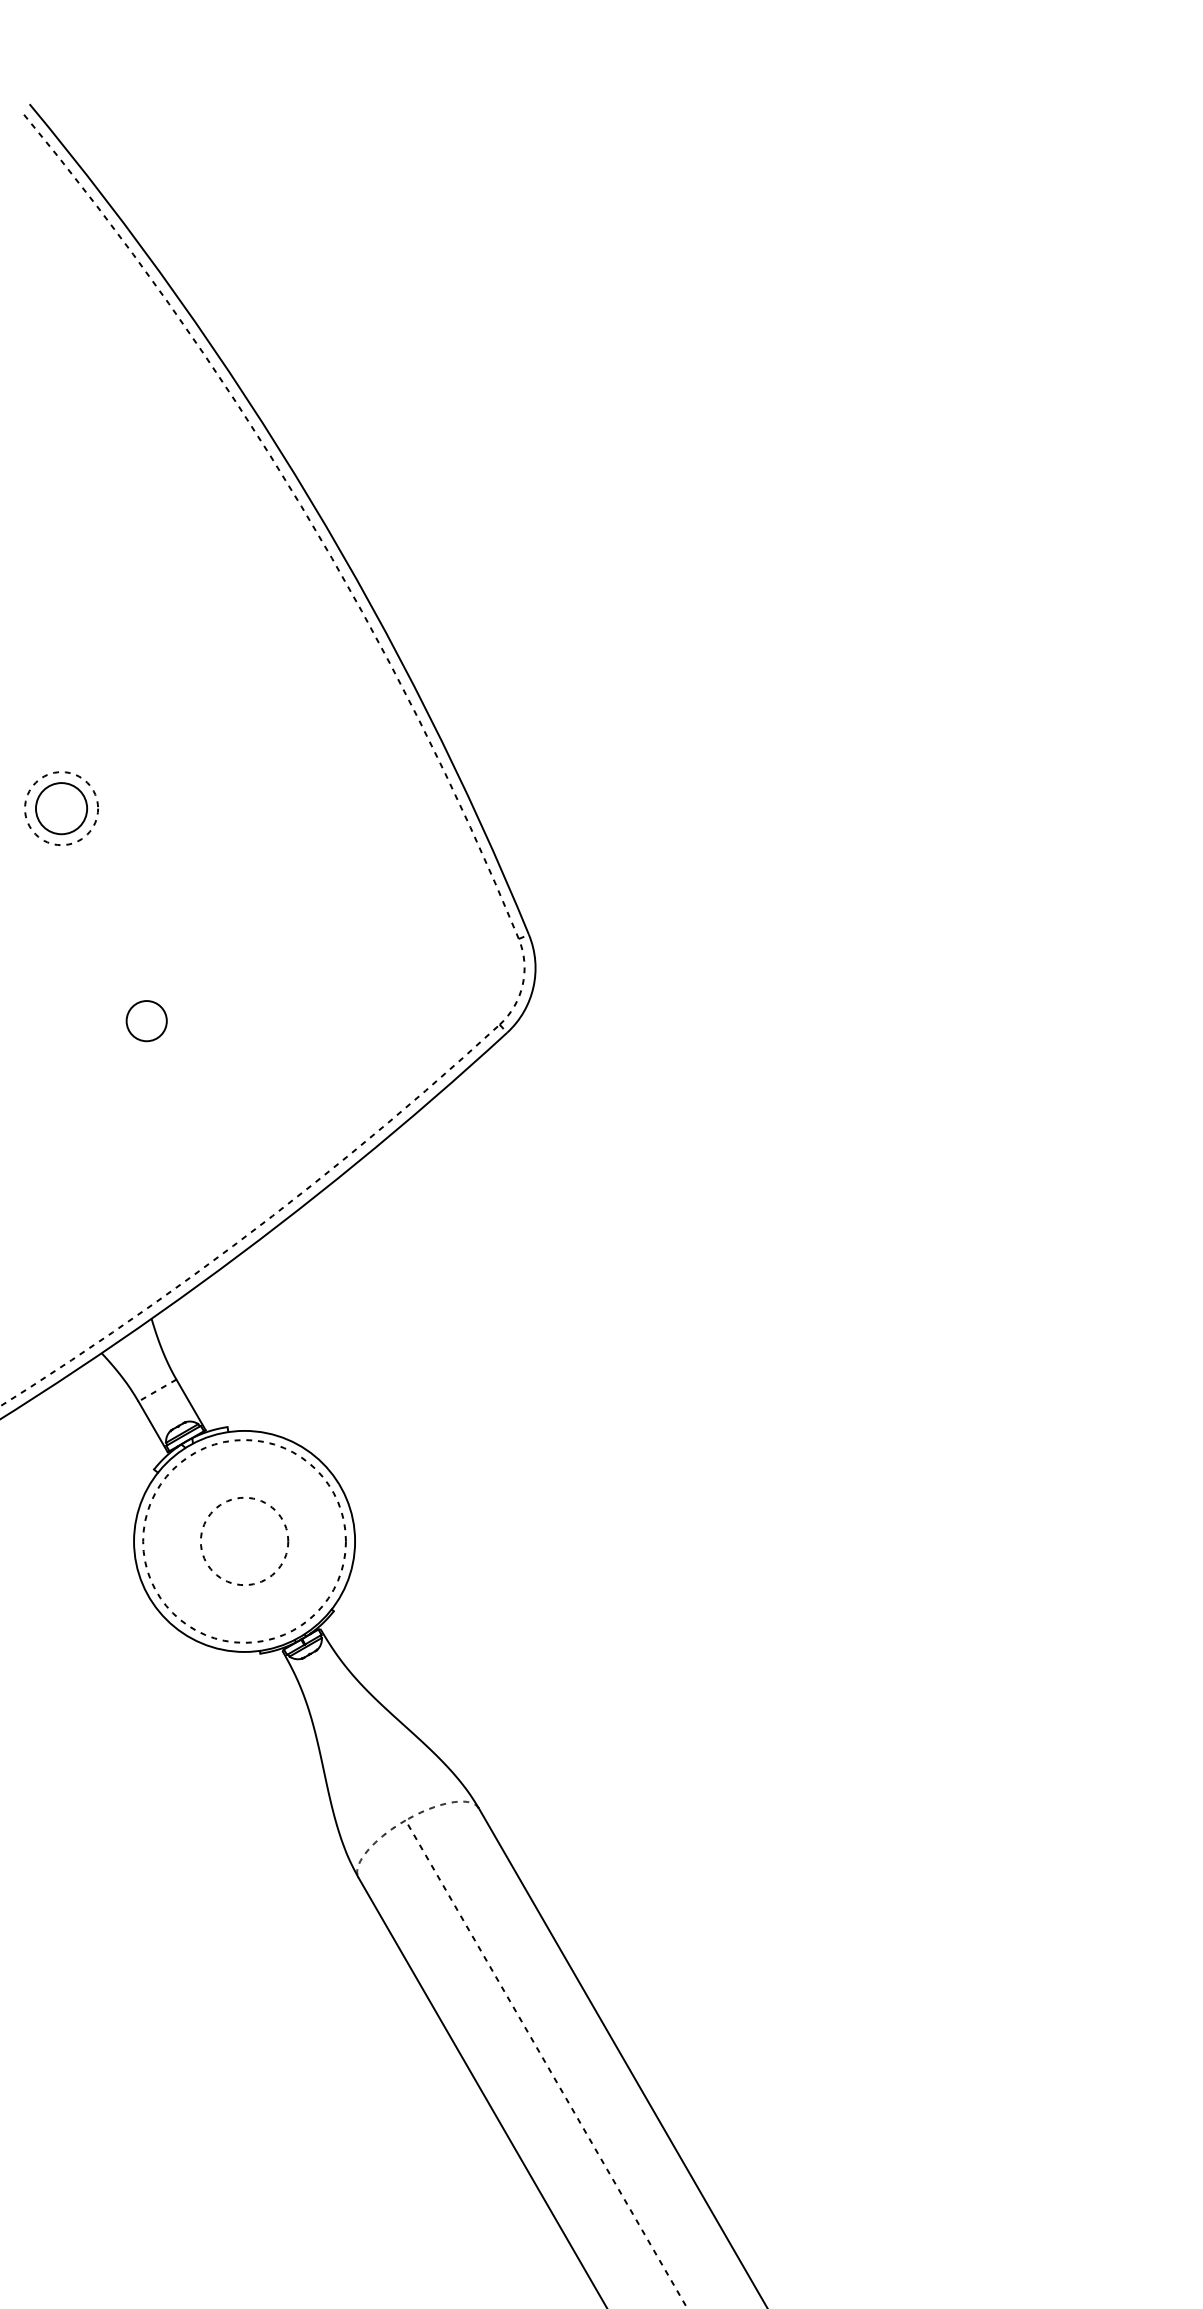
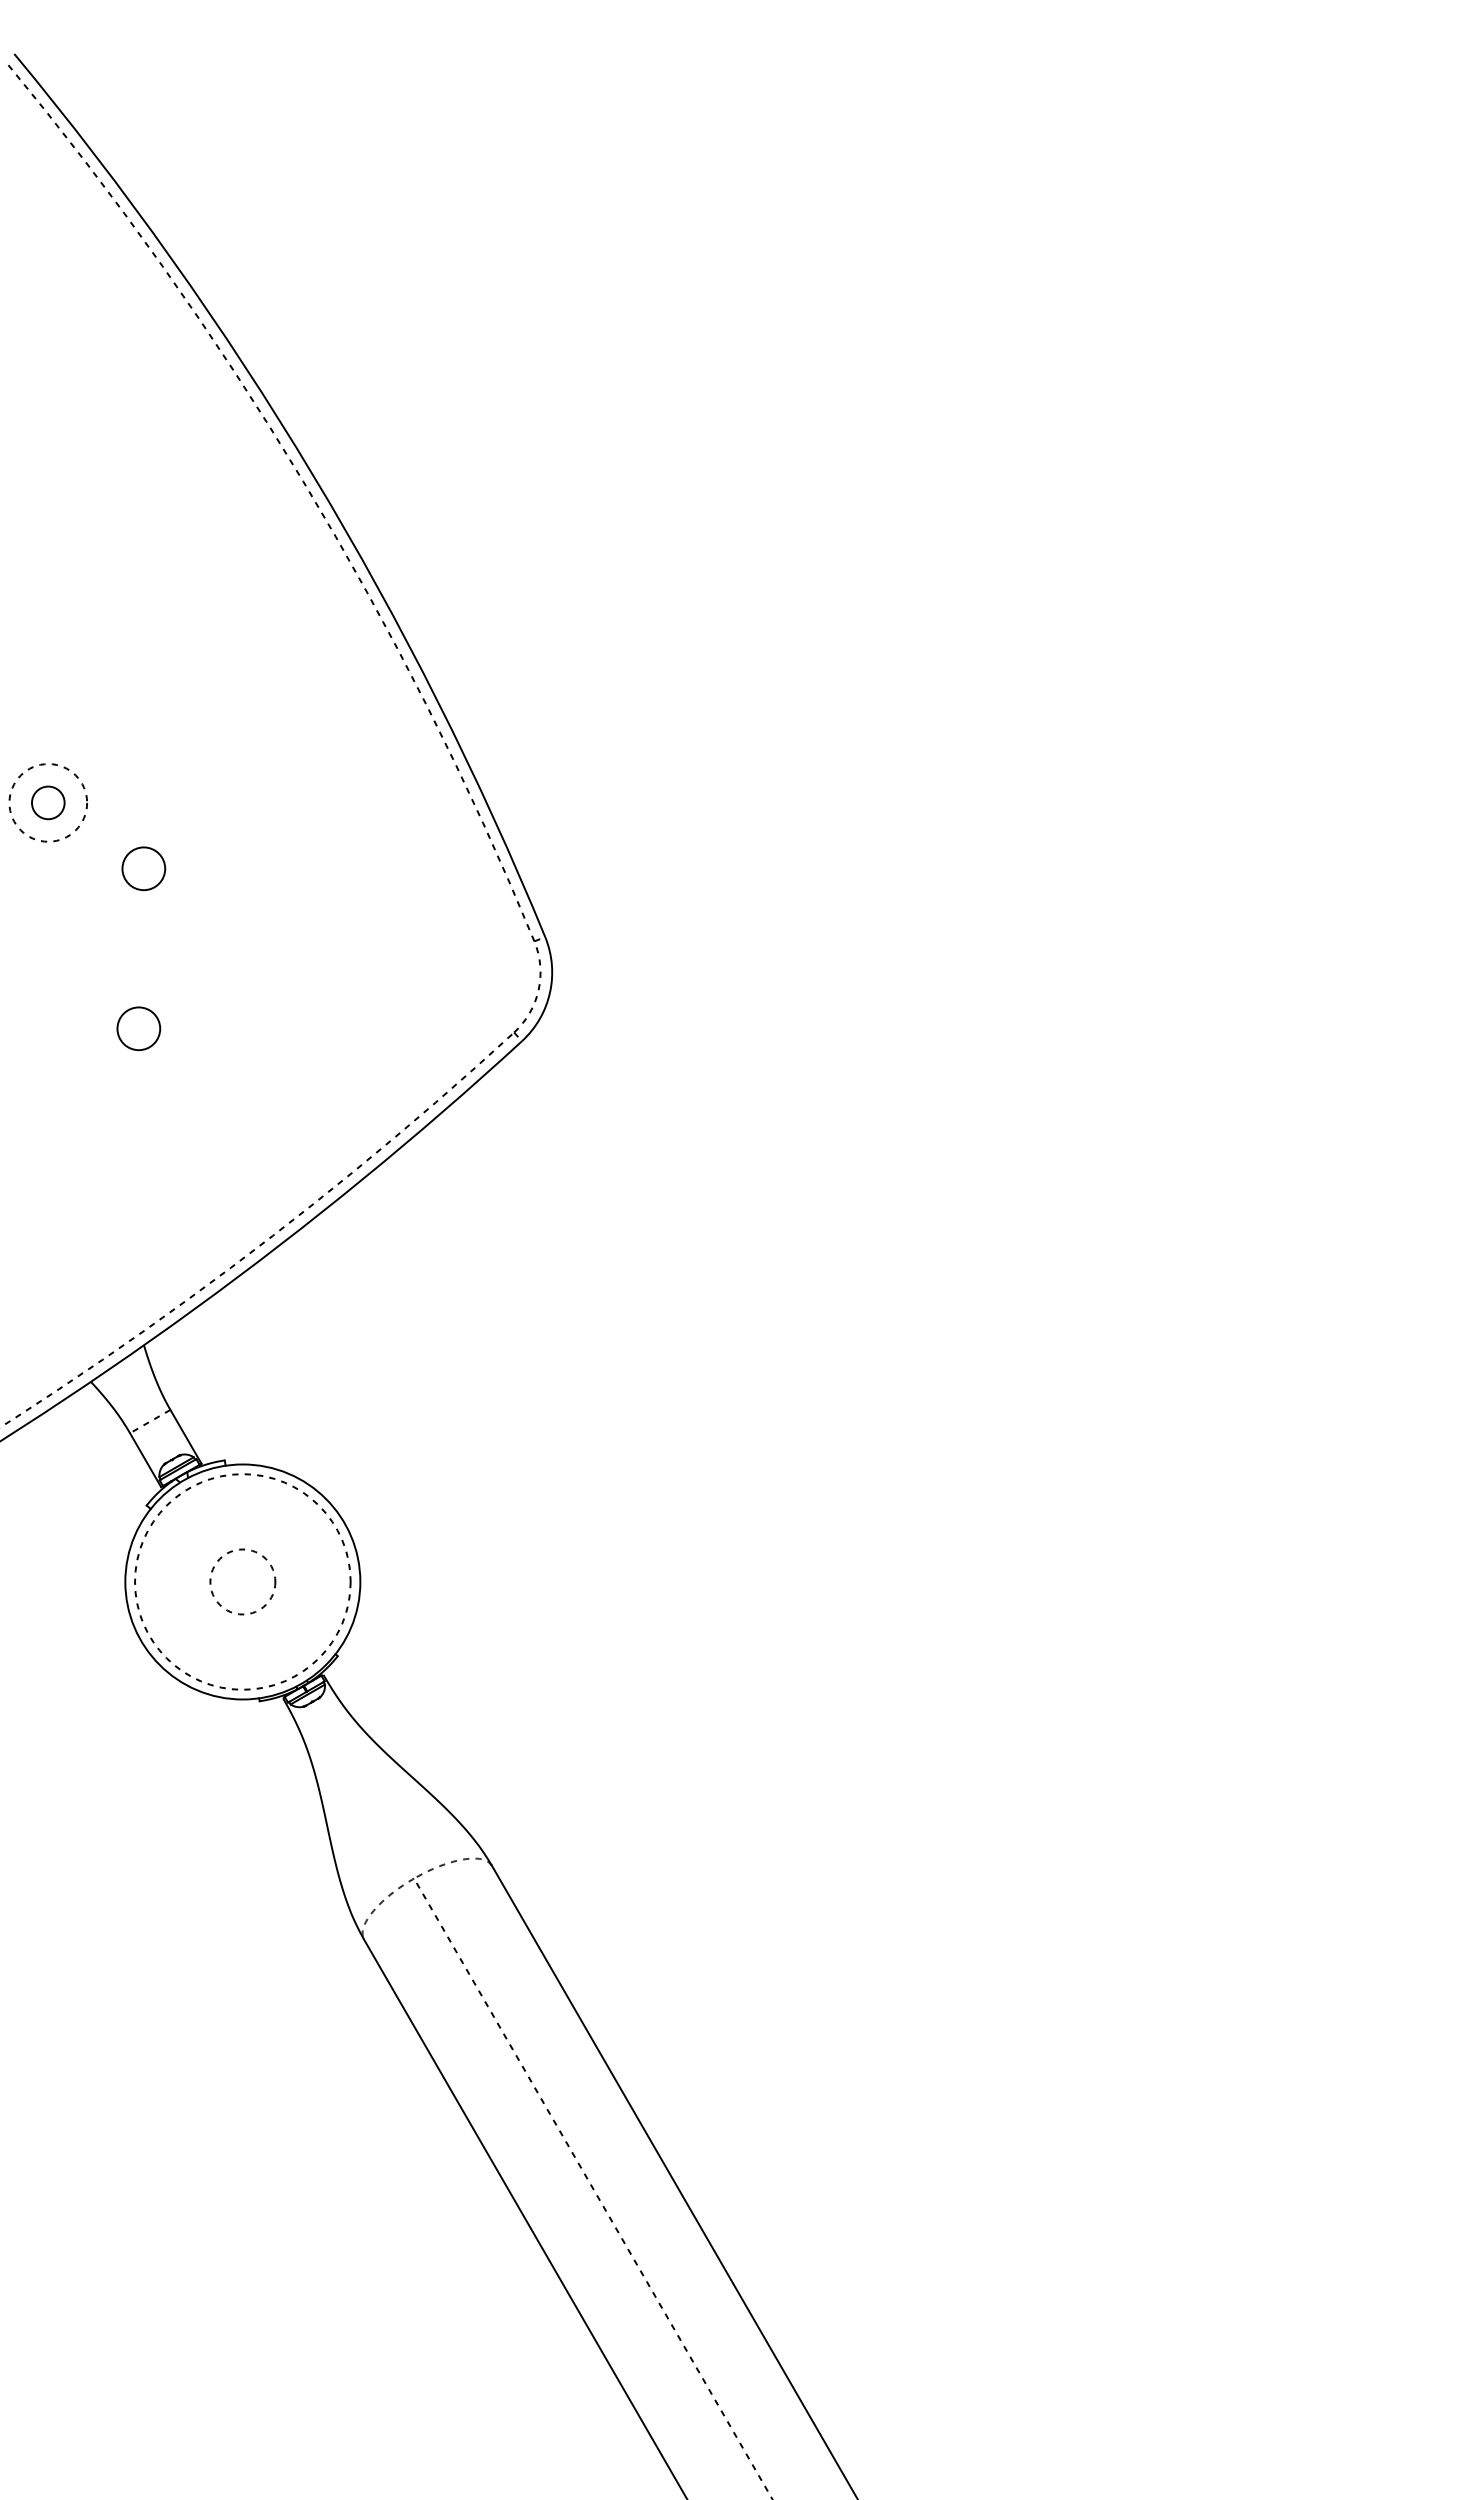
circle: (61, 808) -> (48, 802), size x0.6
circle: (151, 870) -> (143, 868), added
circle: (244, 1540) -> (242, 1581), size x0.7

